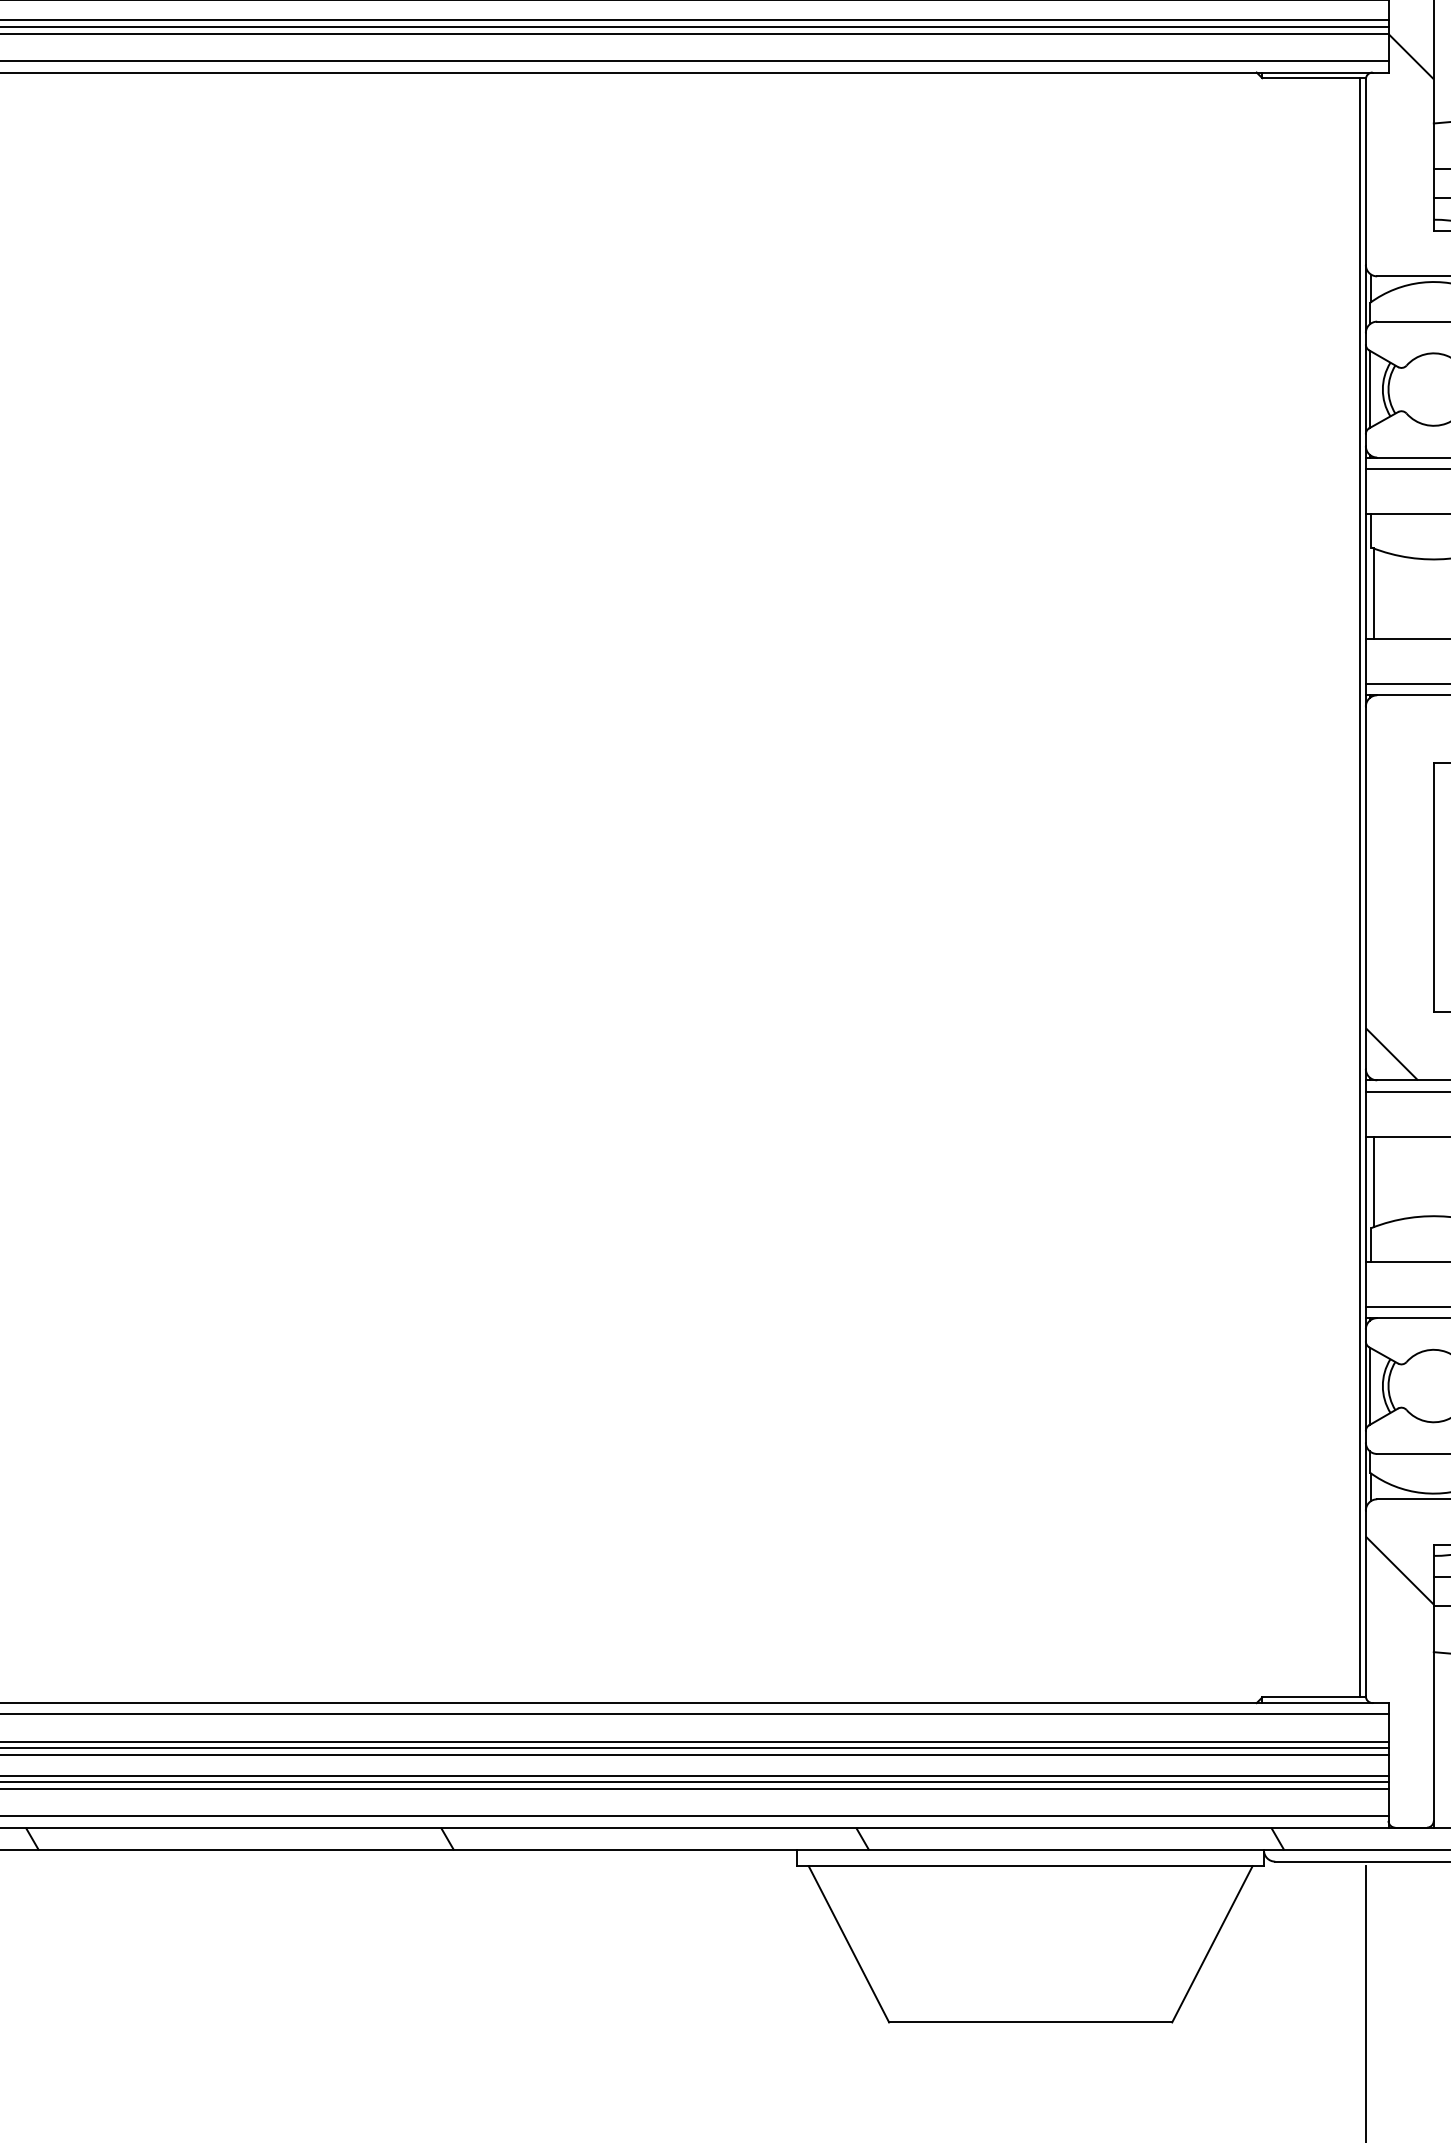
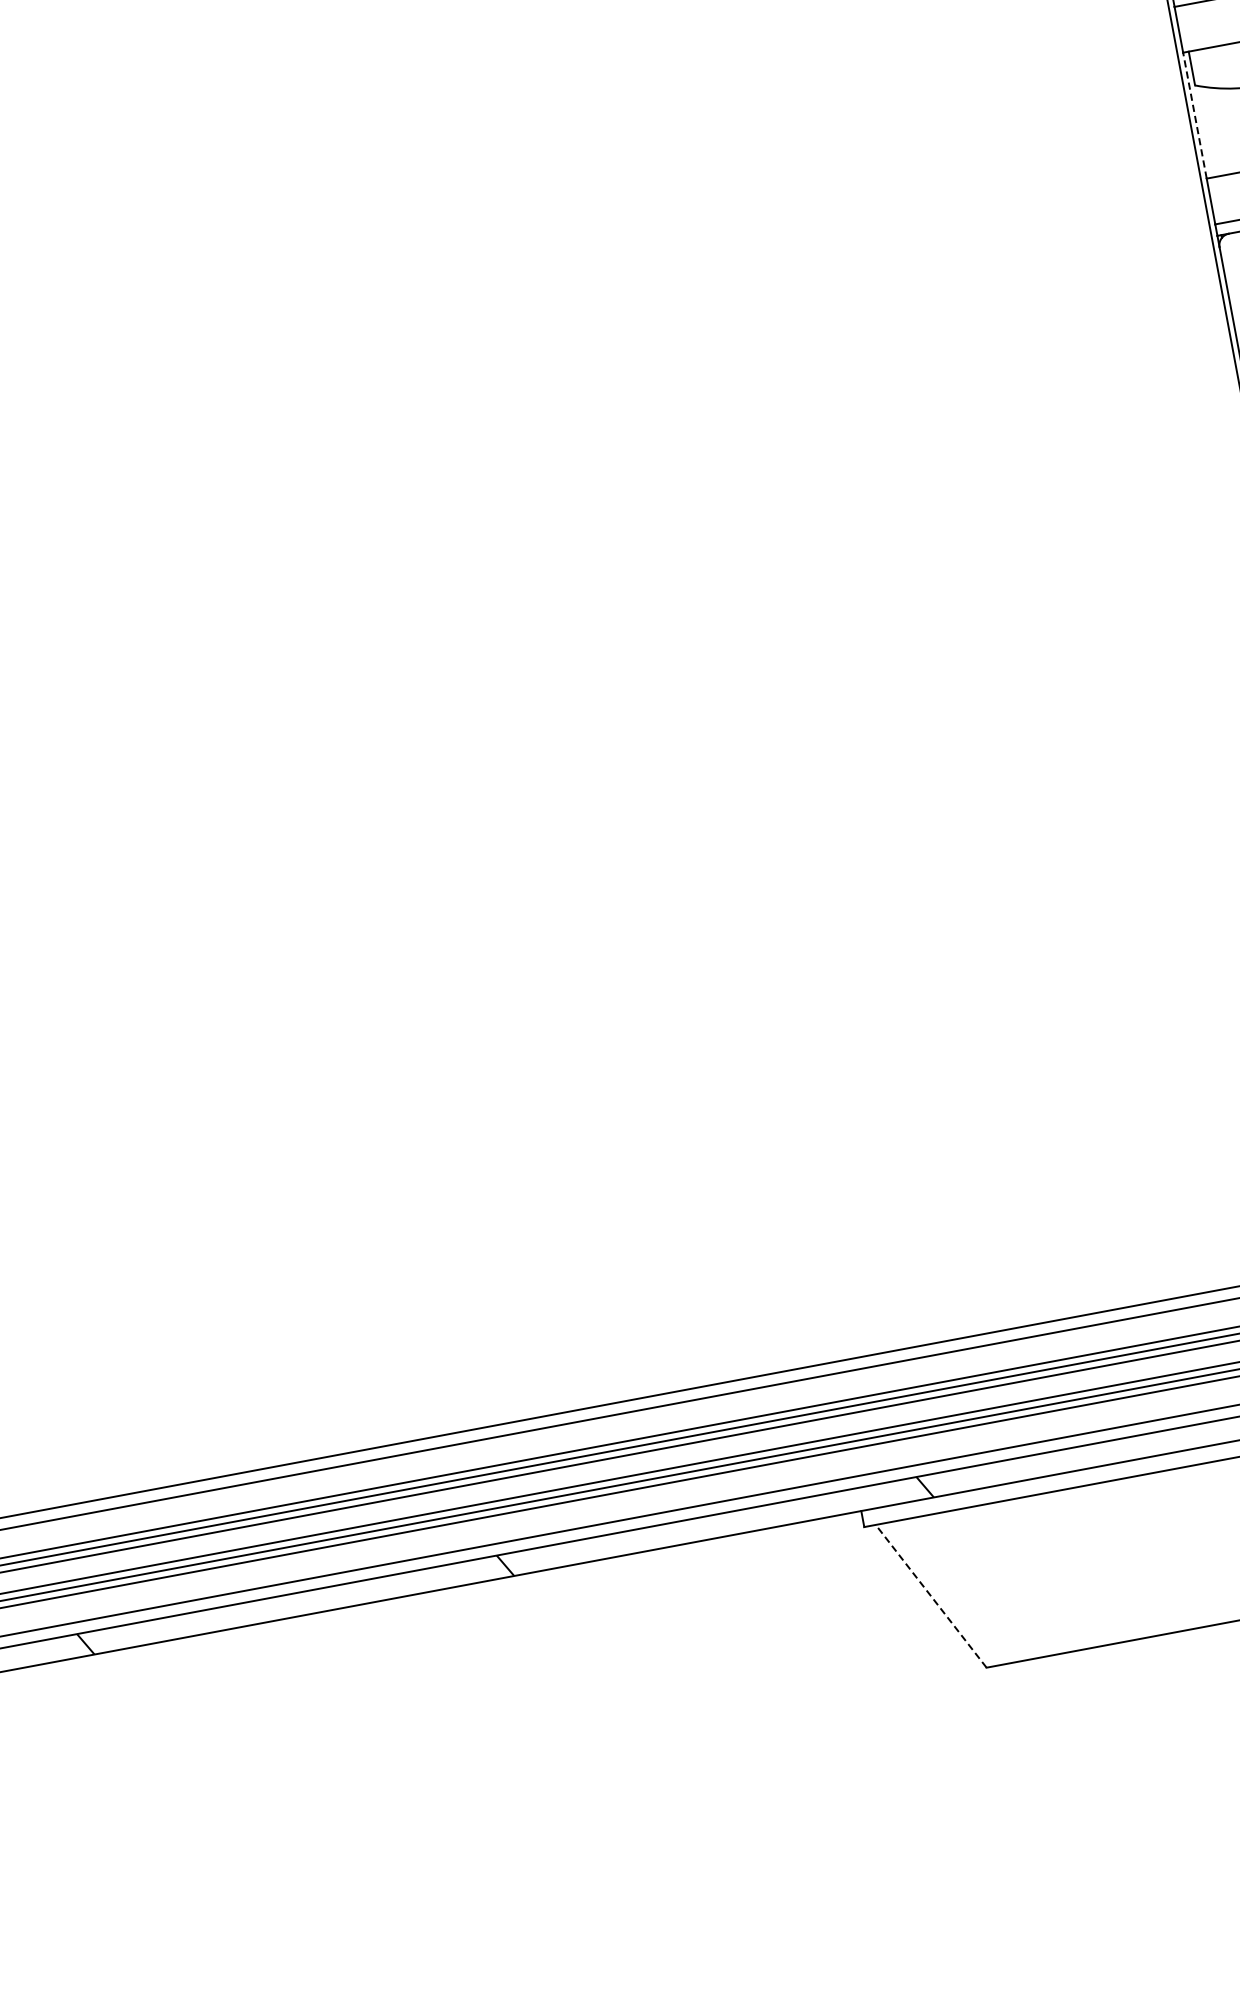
line: (1365, 575) -> (1194, 114), solid -> dashed
line: (1373, 593) -> (1205, 131), removed
line: (848, 1944) -> (930, 1596), solid -> dashed

